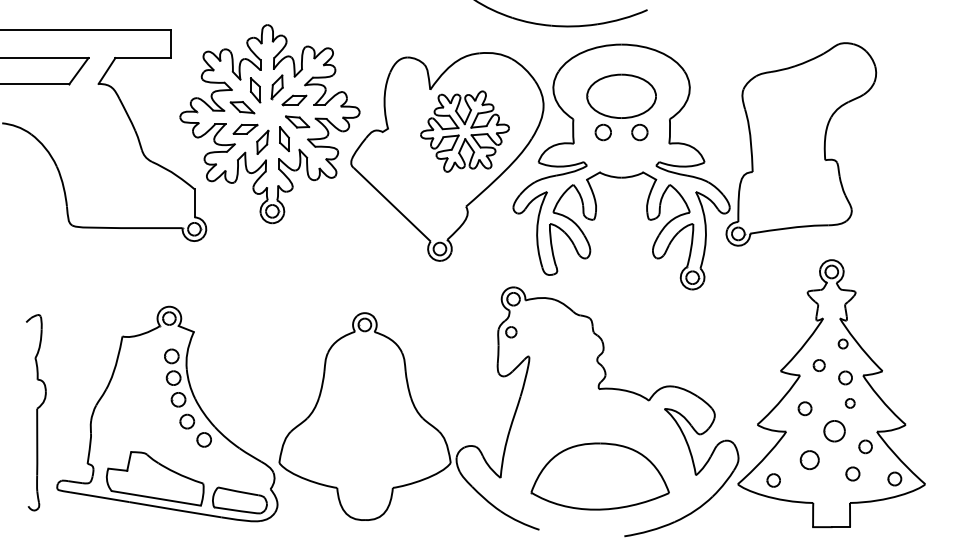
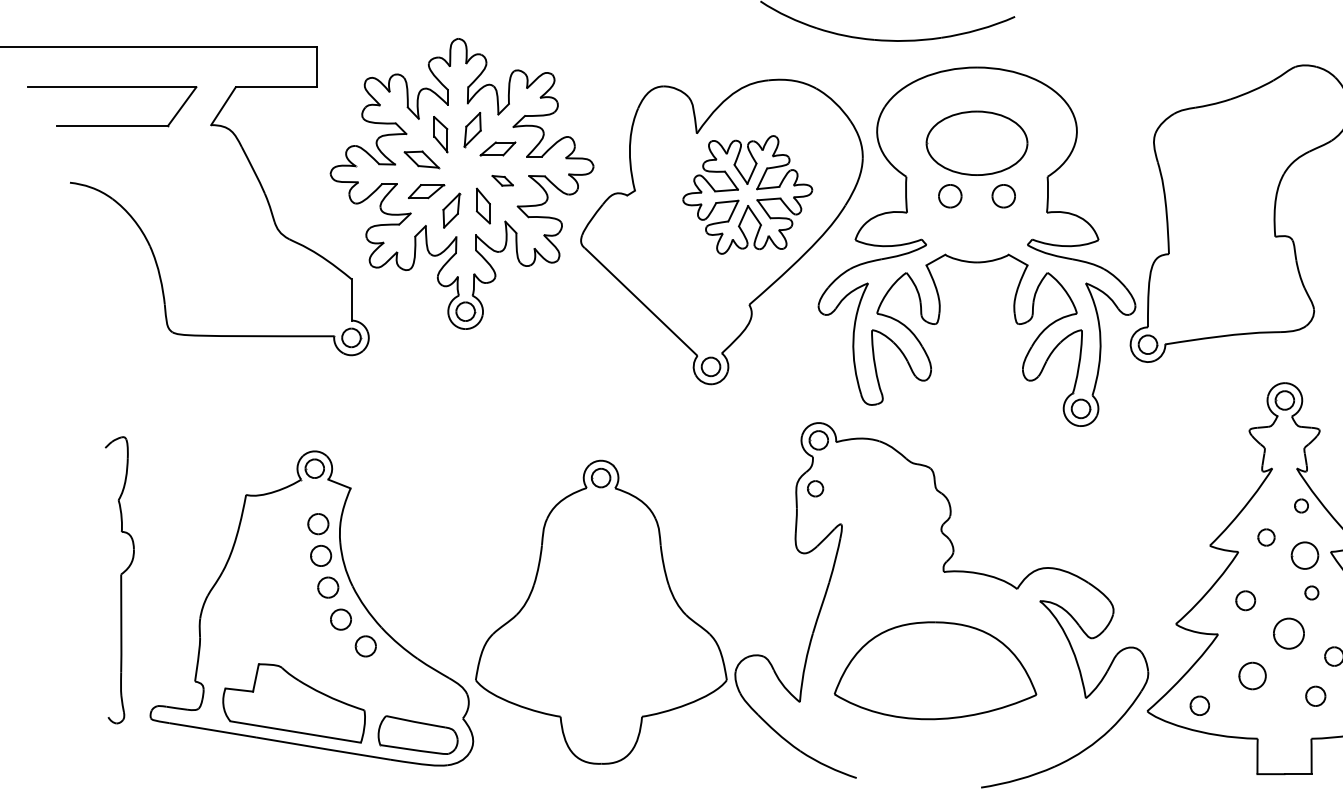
part: (297, 121) -> (502, 180), size x0.6
part: (845, 377) -> (1304, 555), size x1.4
part: (35, 412) -> (118, 579), moved
part: (599, 476) -> (934, 670), moved

